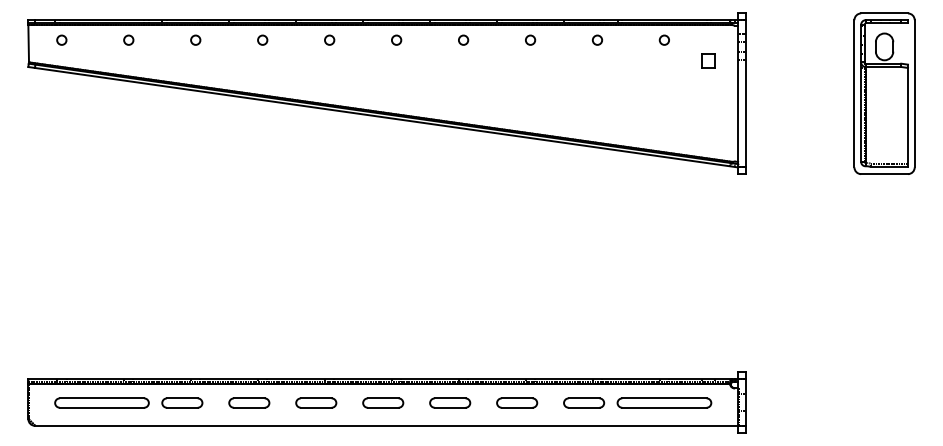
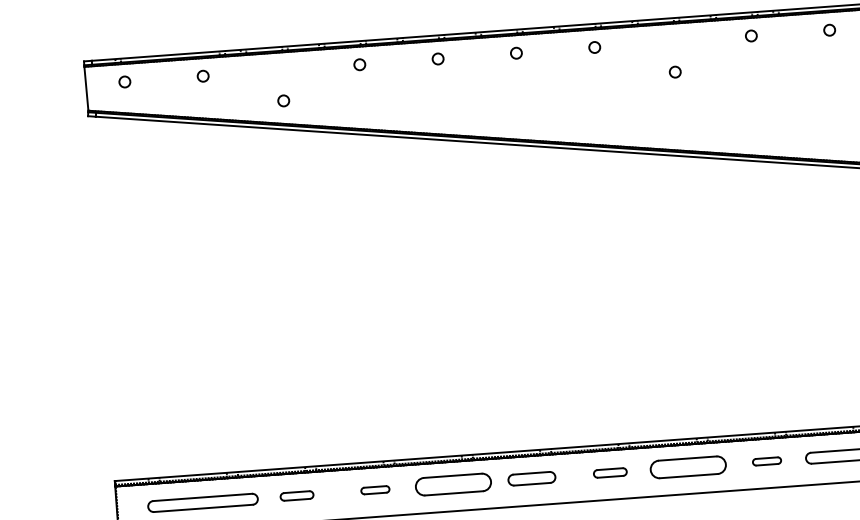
circle: (195, 39) -> (283, 100), moved
circle: (530, 39) -> (675, 71), moved
part: (182, 402) -> (297, 495), size x0.7
part: (249, 402) -> (375, 489), size x0.6
part: (316, 402) -> (453, 483), size x1.6
part: (450, 402) -> (610, 472), size x0.7
part: (517, 402) -> (688, 466), size x1.6
part: (584, 402) -> (767, 460), size x0.6

